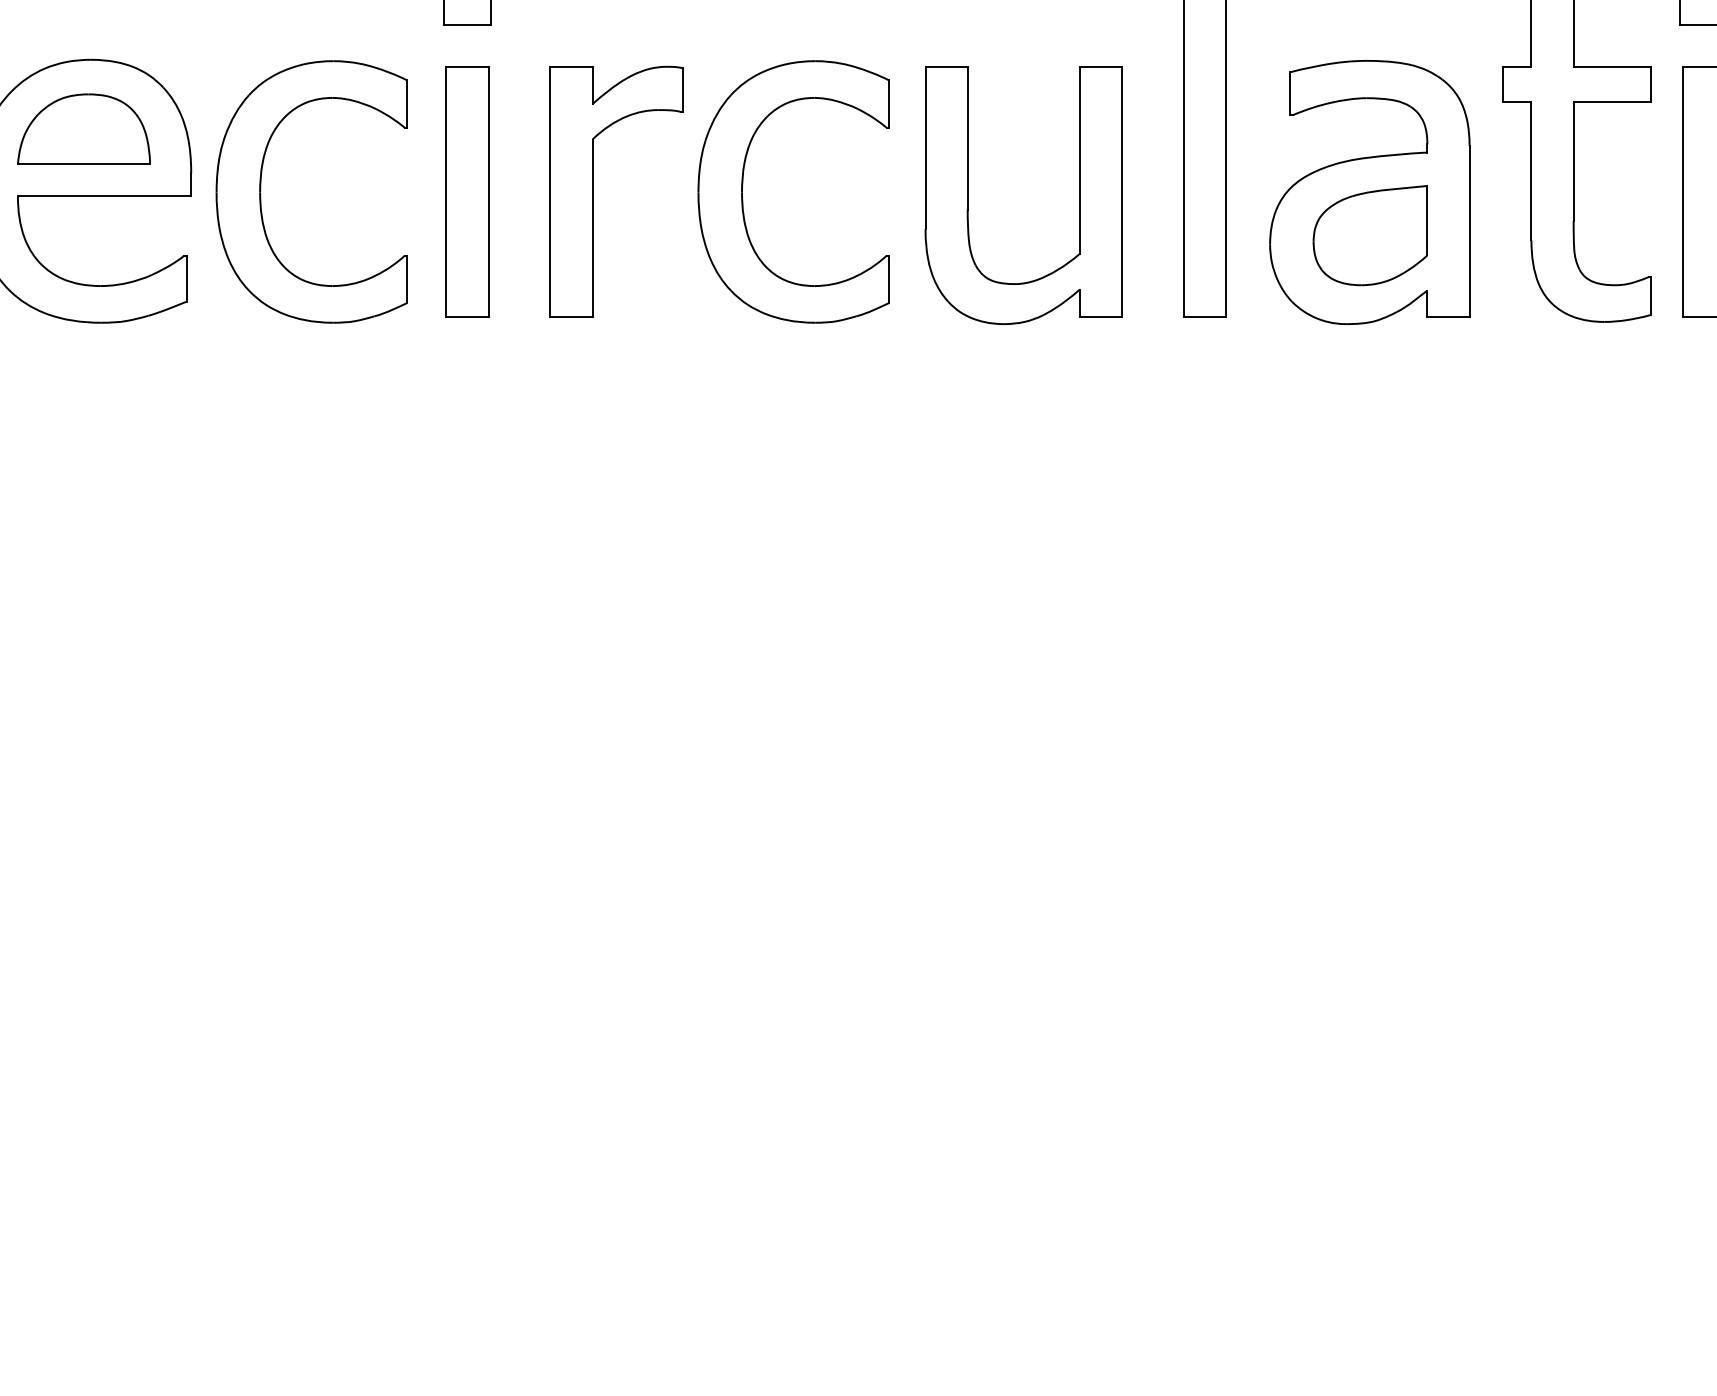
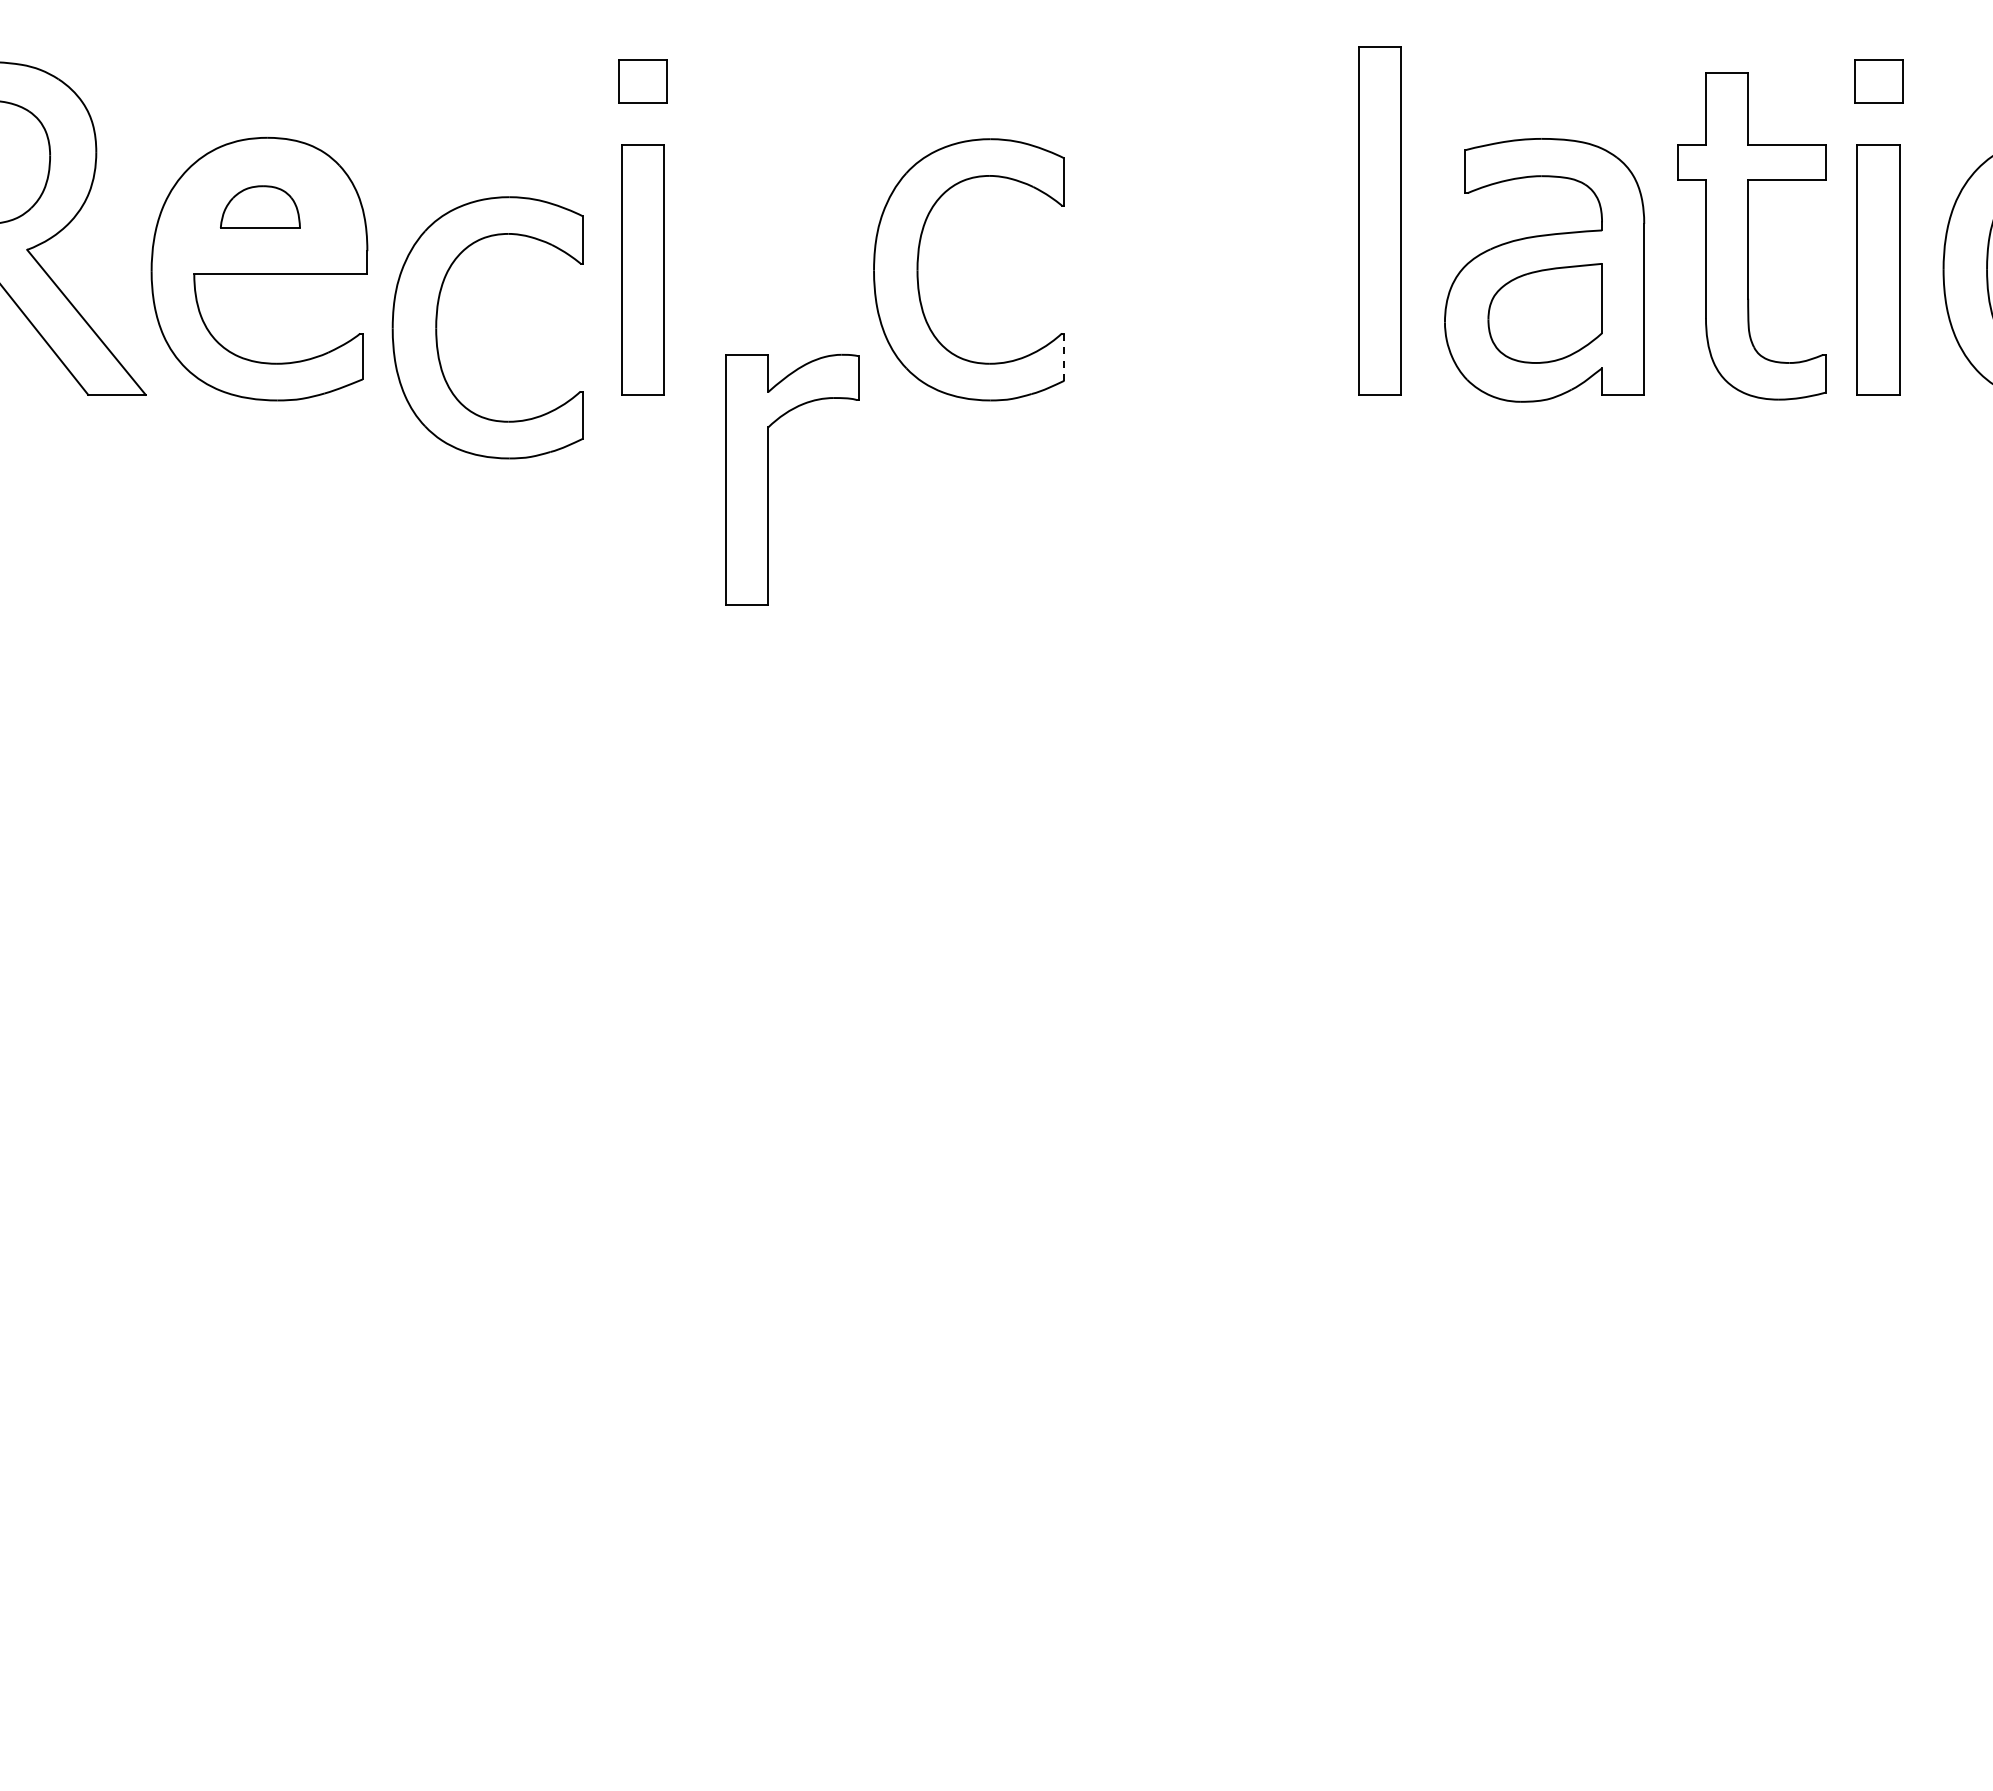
part: (84, 128) -> (260, 206), size x0.6
part: (261, 191) -> (437, 327), moved
part: (592, 191) -> (768, 479), moved
part: (968, 195) -> (1143, 273), removed
line: (889, 279) -> (1064, 357), solid -> dashed

